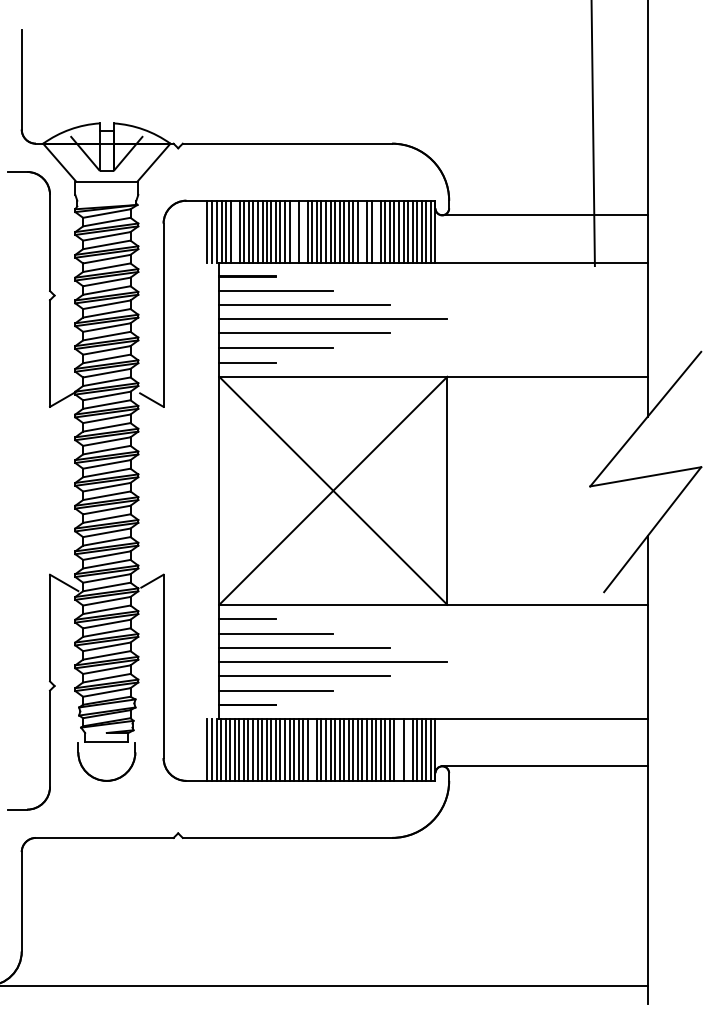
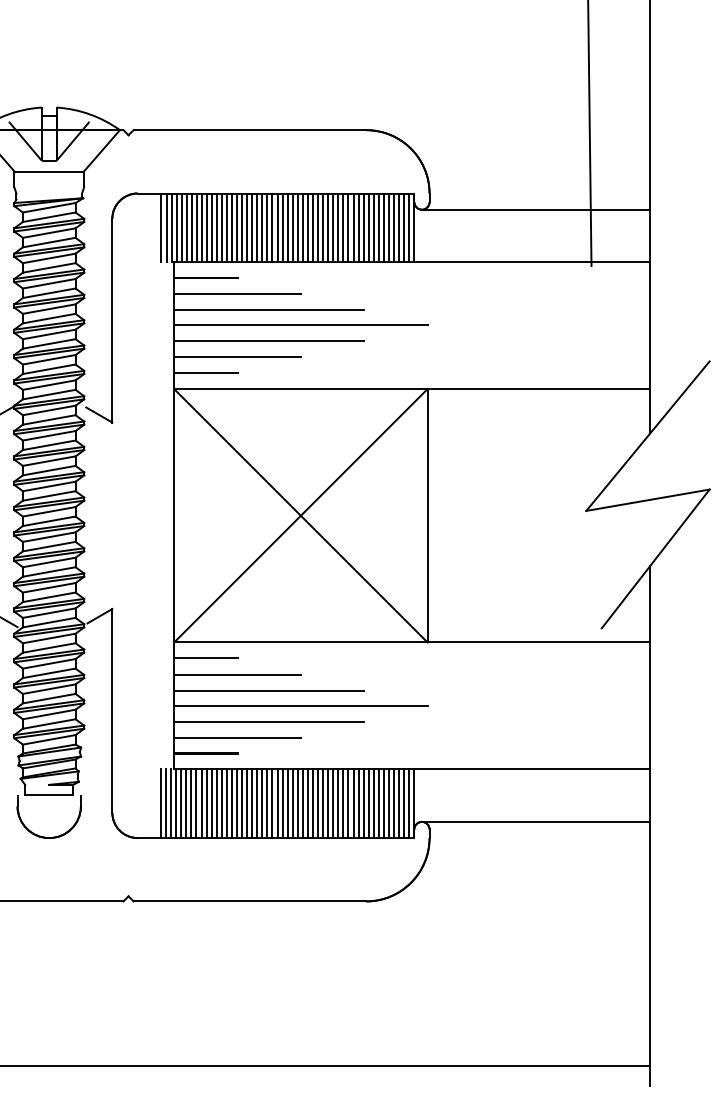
line: (235, 231) -> (192, 227), added
line: (294, 231) -> (257, 227), added
line: (303, 231) -> (267, 227), added
line: (362, 231) -> (333, 227), added
line: (376, 231) -> (348, 227), added
line: (312, 749) -> (277, 803), added
line: (398, 749) -> (373, 803), added
line: (408, 749) -> (384, 803), added

